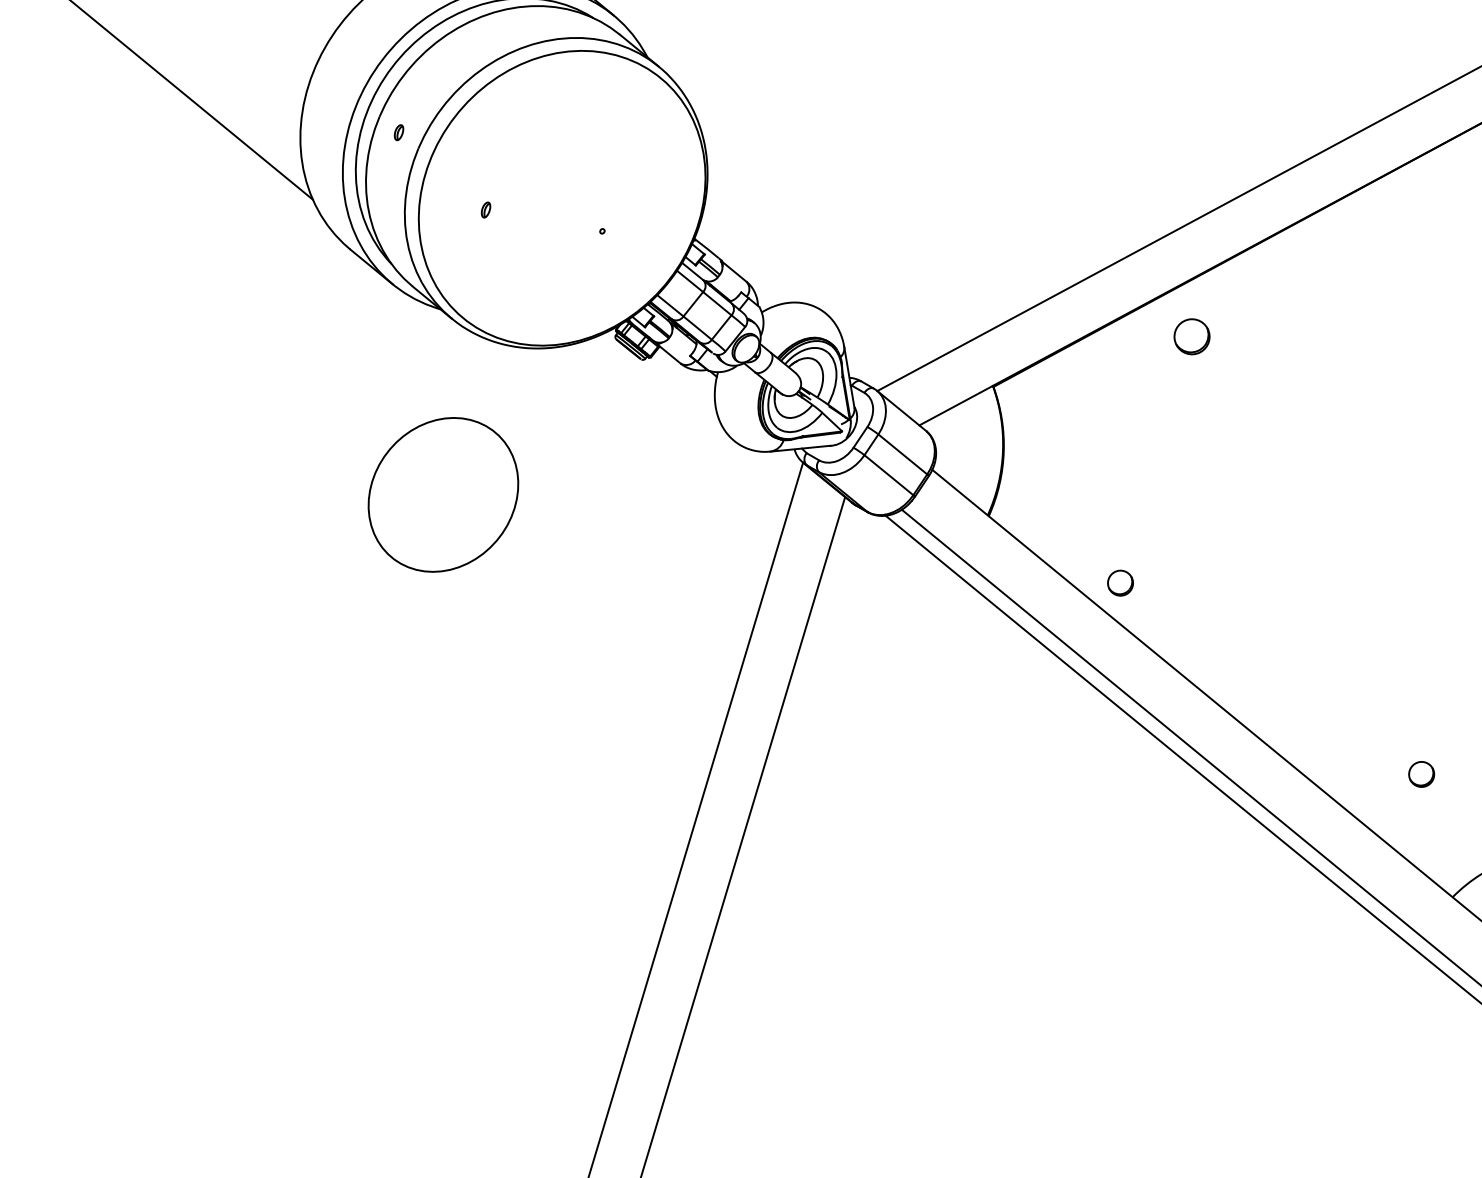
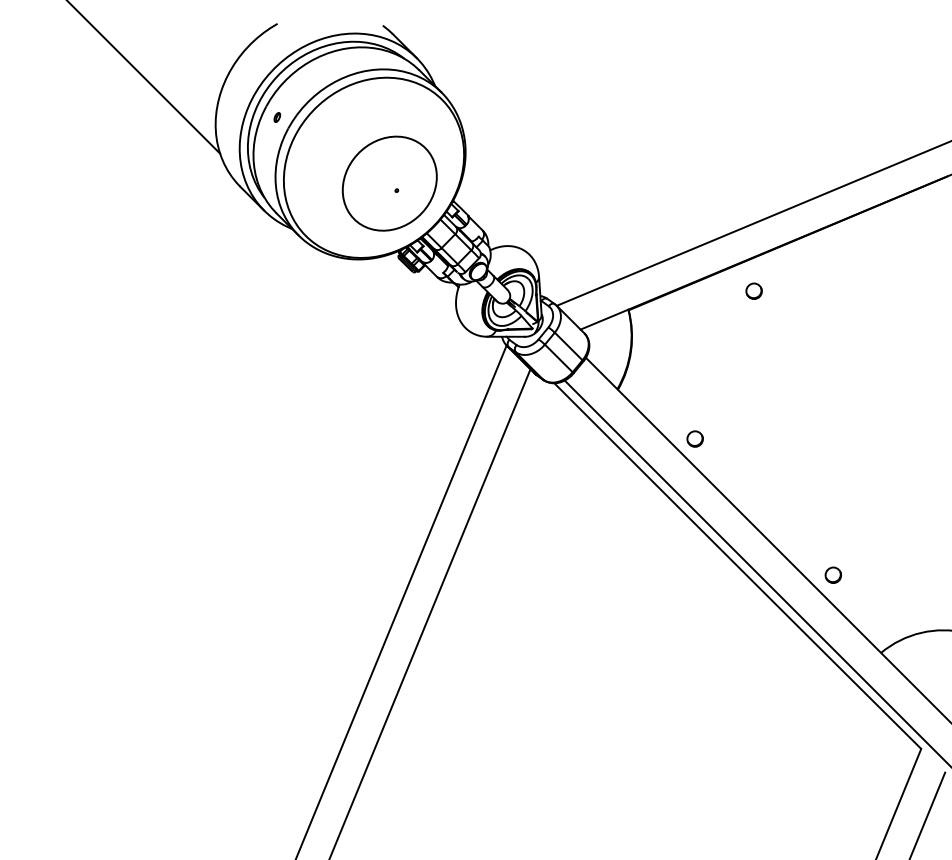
part: (486, 210) -> (326, 170), removed
circle: (1190, 335) -> (753, 290), size x0.71
part: (442, 494) -> (389, 183), moved
circle: (1420, 773) -> (832, 574), moved

